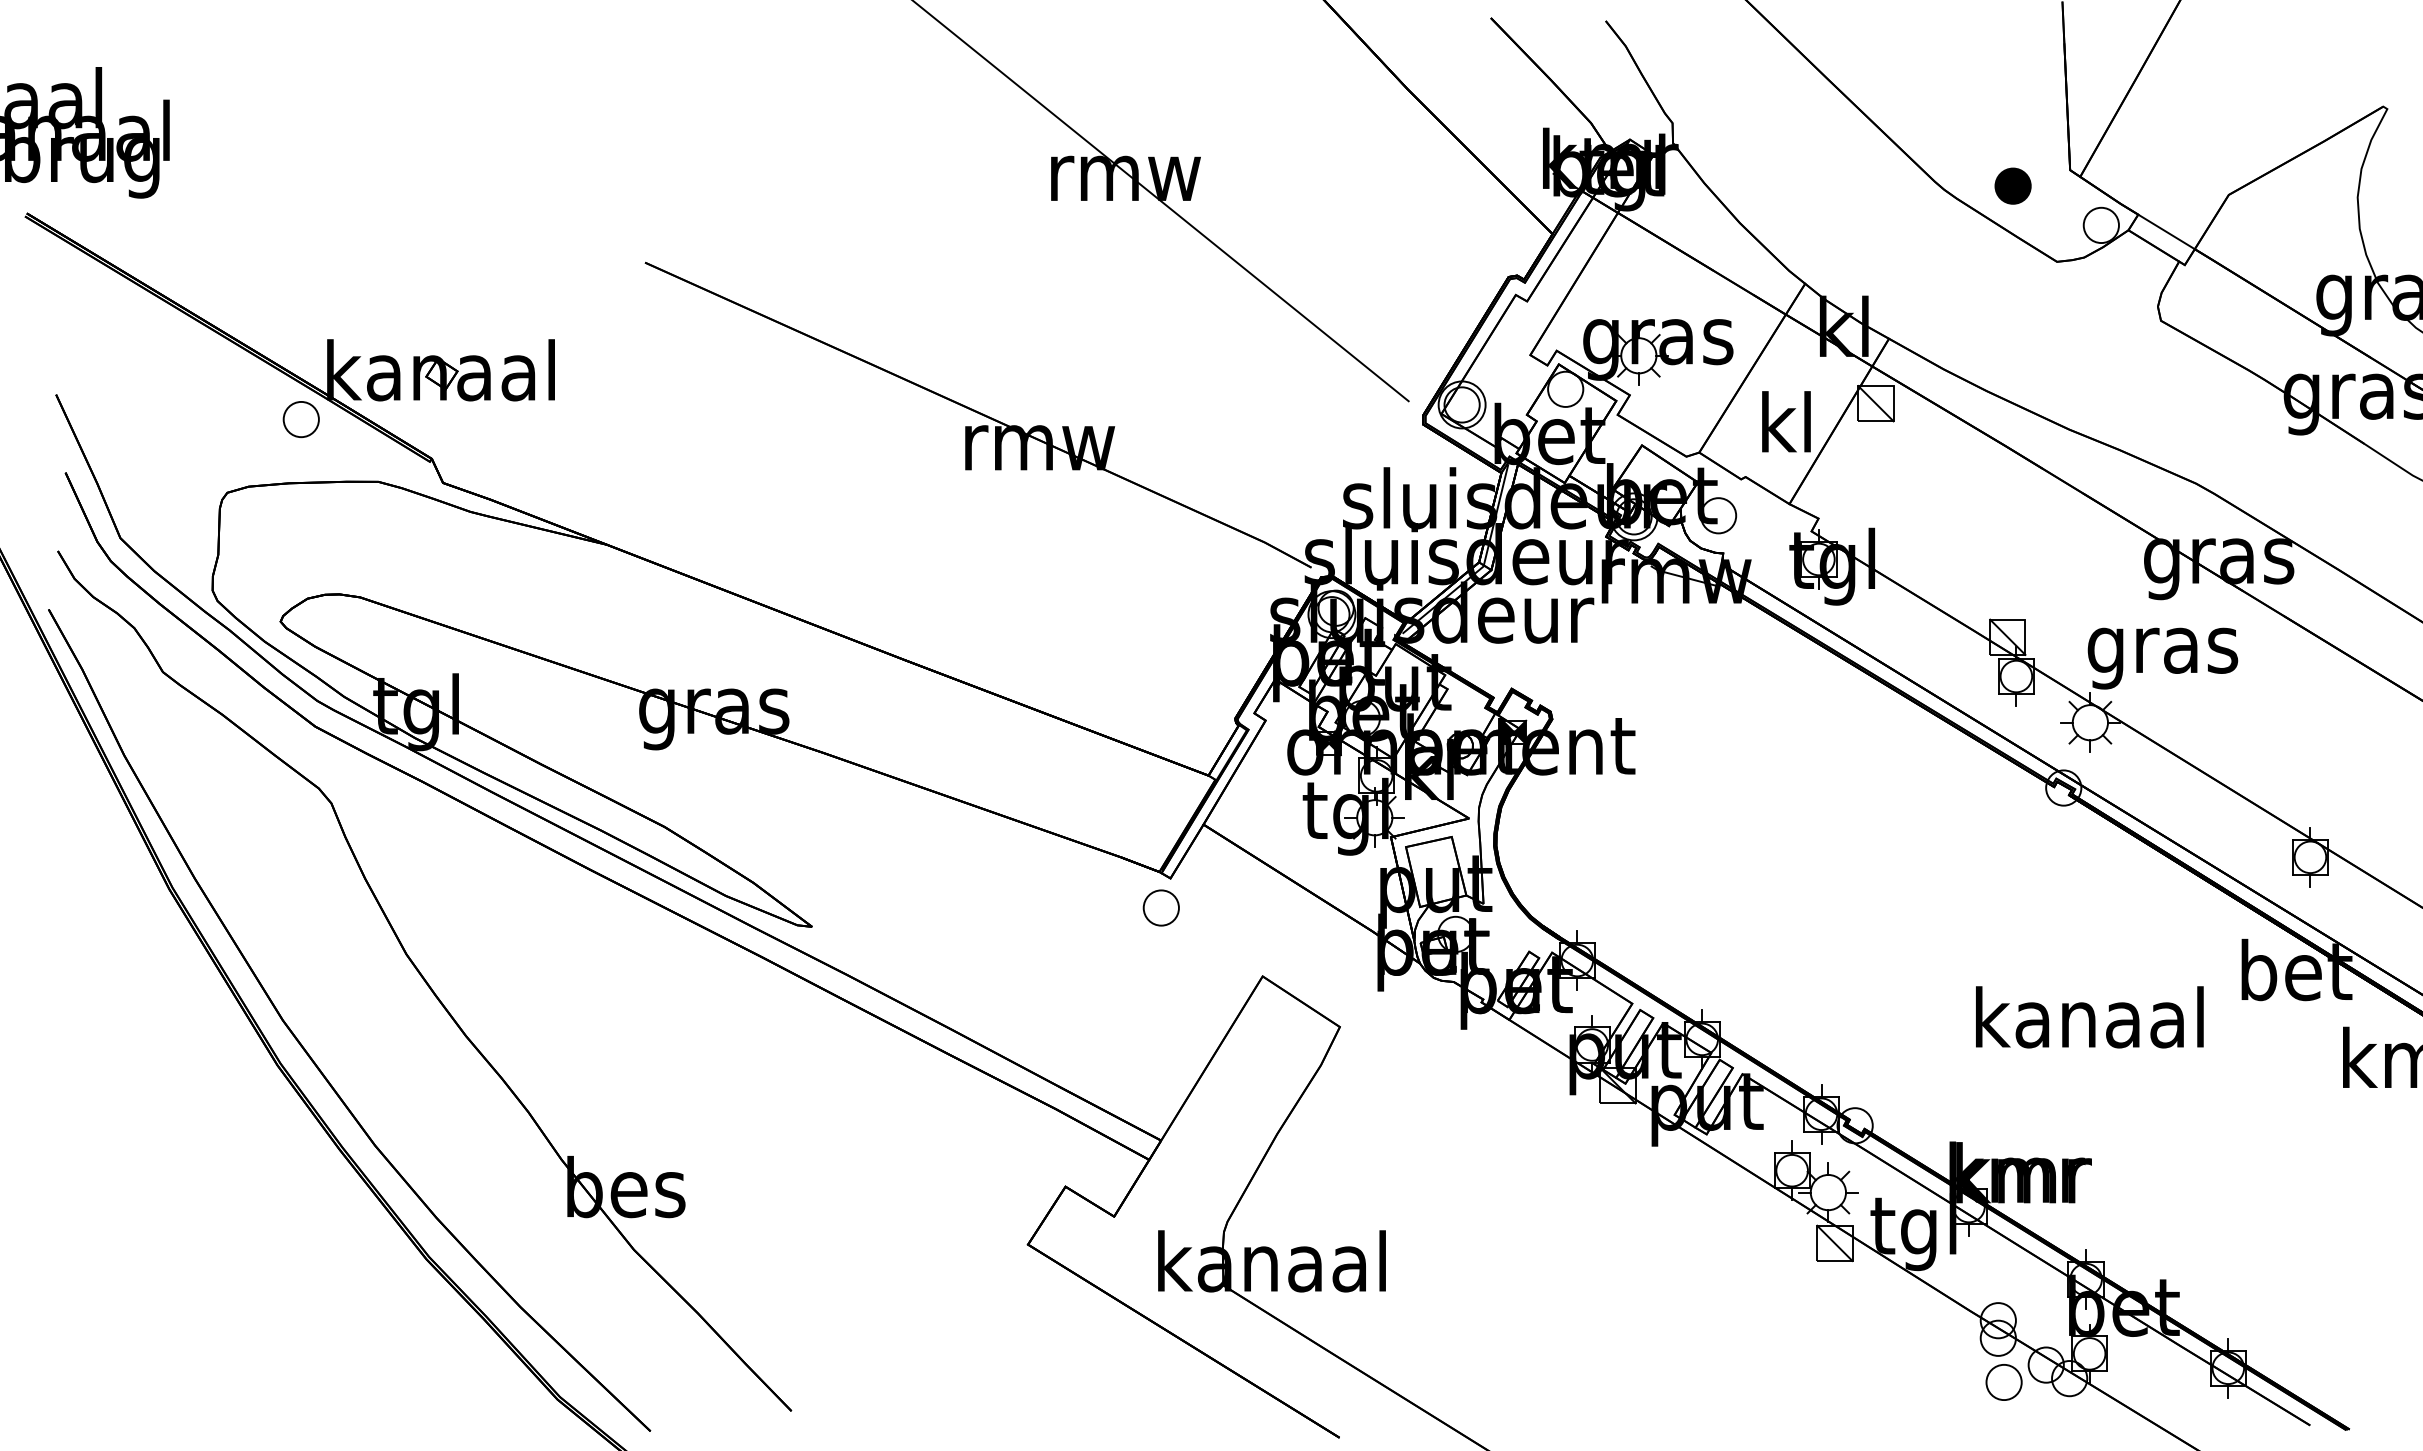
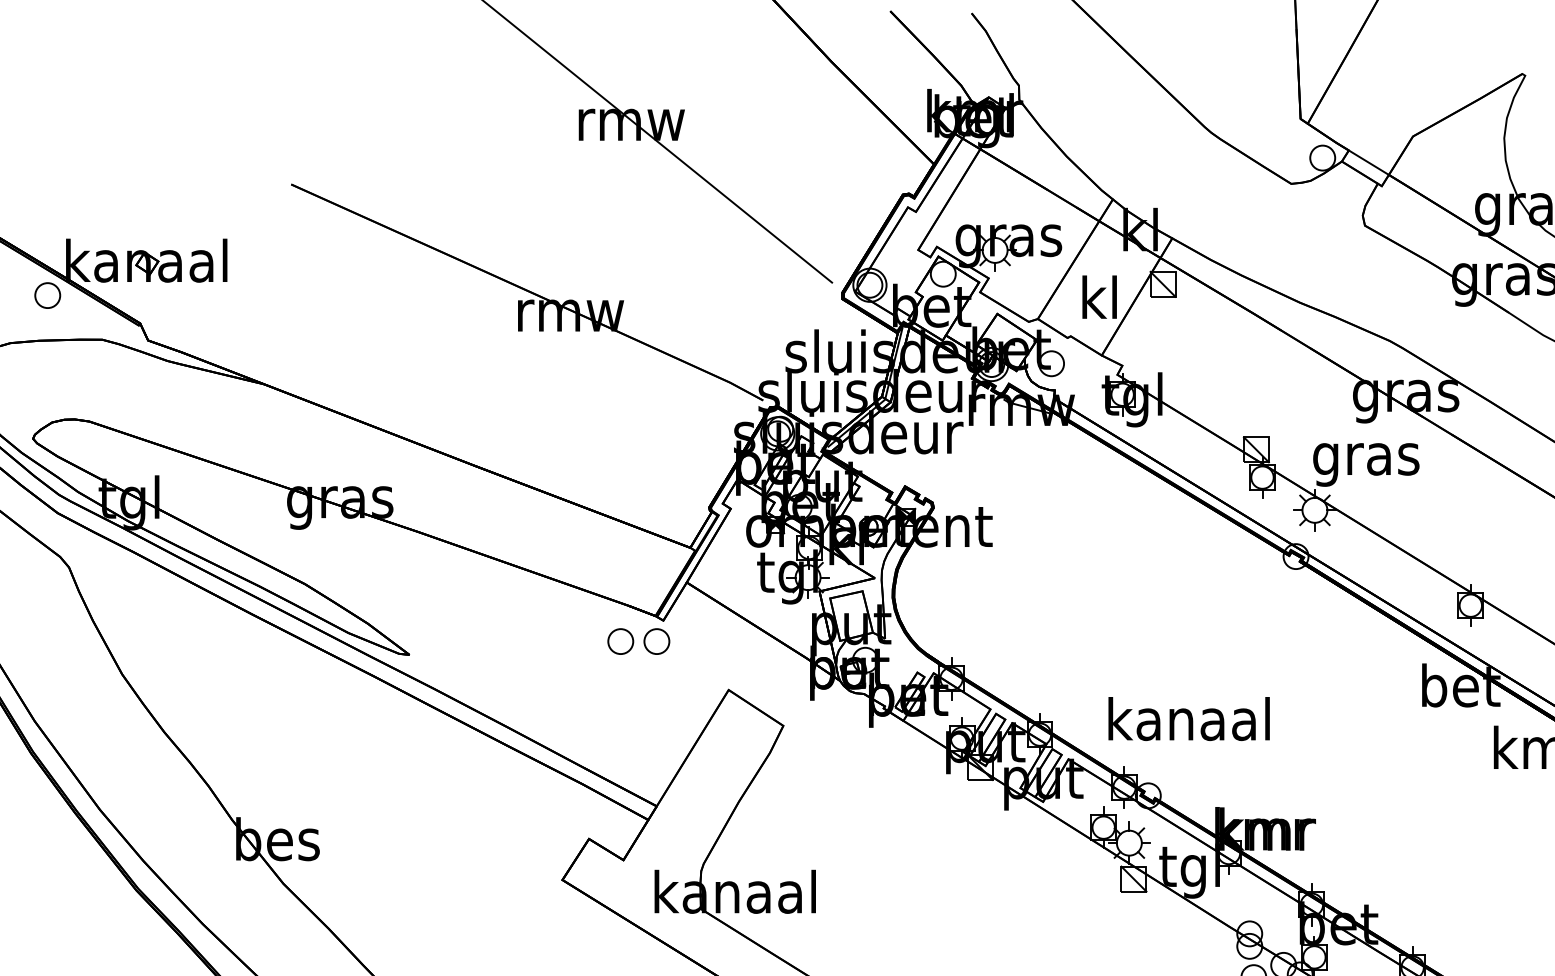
part: (2012, 185) -> (1259, 129), removed
part: (1109, 907) -> (620, 641), added
text: (2089, 1017) -> (1188, 719), moved

